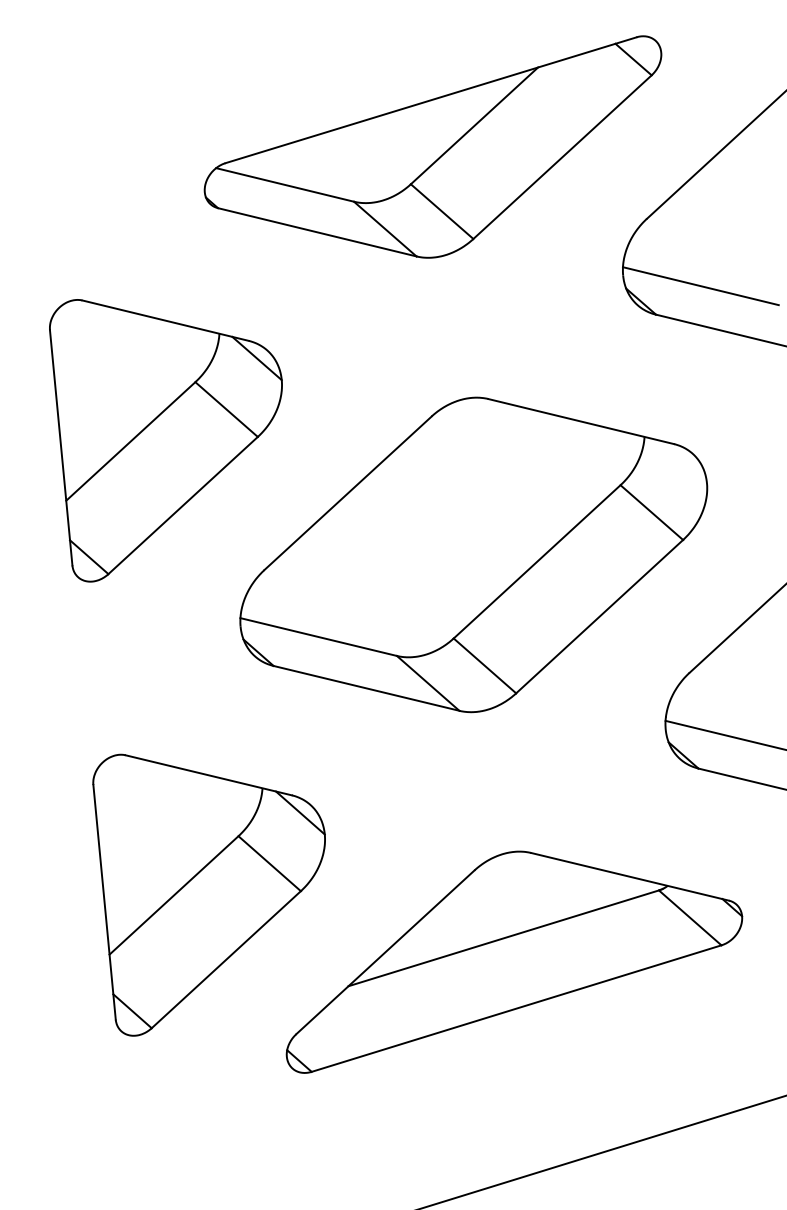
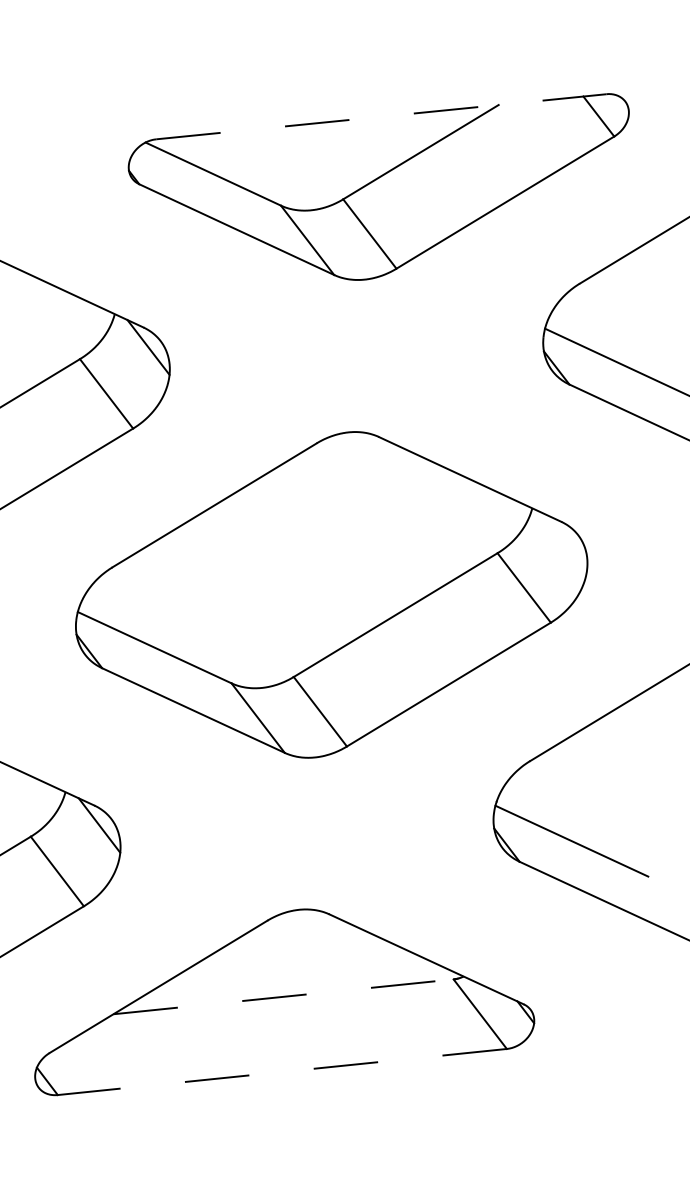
line: (430, 100) -> (380, 116), solid -> dashed
line: (504, 938) -> (284, 997), solid -> dashed
line: (516, 1008) -> (282, 1071), solid -> dashed

